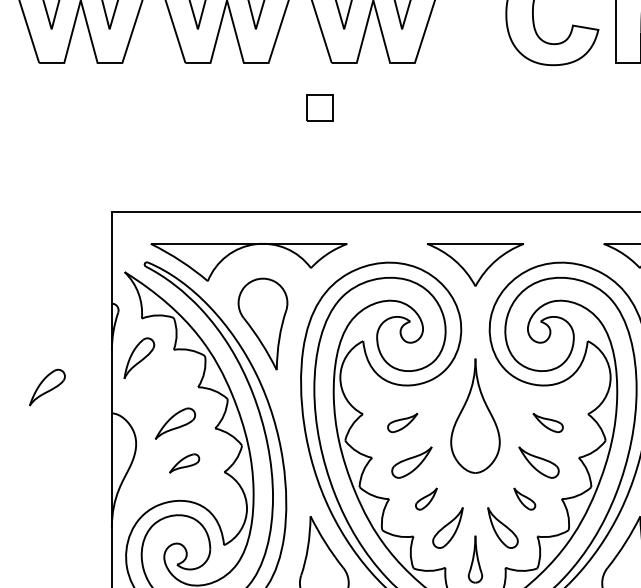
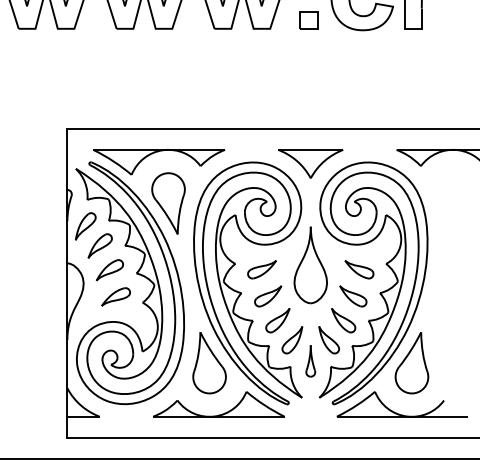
part: (319, 108) -> (308, 20), moved
part: (46, 386) -> (99, 245), moved
part: (401, 422) -> (261, 269), size x1.43
part: (548, 422) -> (359, 269), size x1.43
part: (183, 462) -> (115, 296), size x1.43
part: (425, 498) -> (277, 320), size x1.67
part: (524, 498) -> (343, 320), size x1.67

